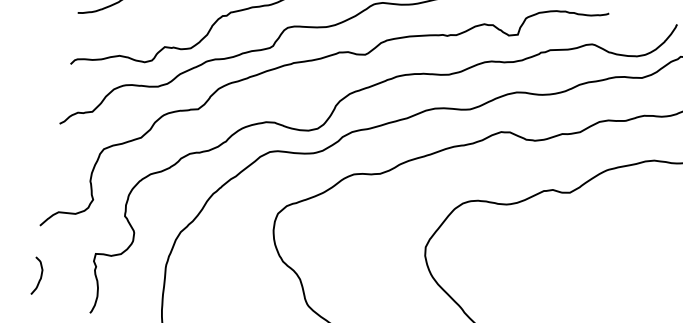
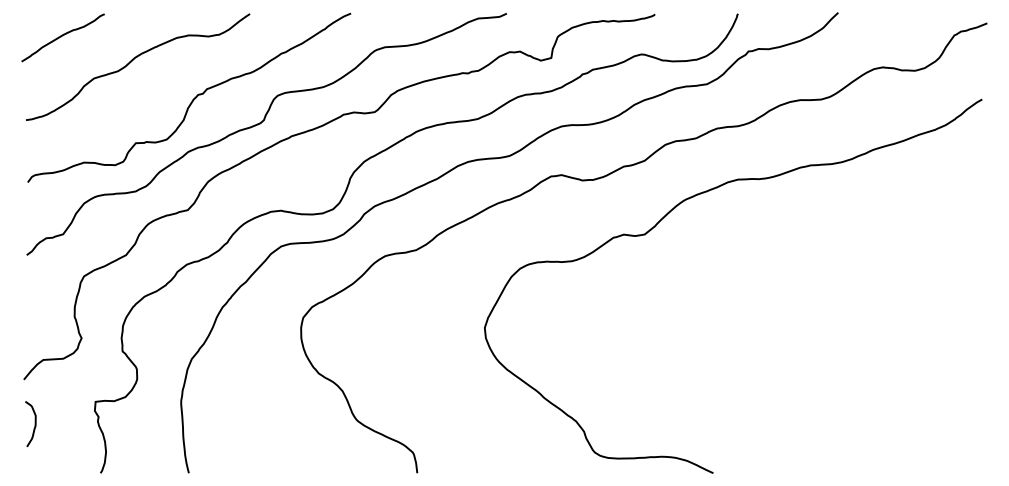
curve: (40, 277) -> (34, 424), moved

